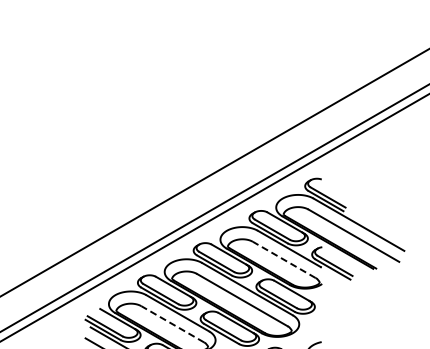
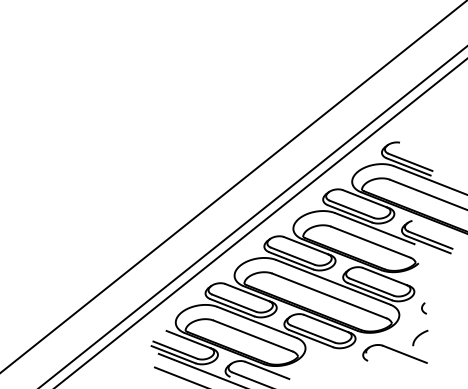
line: (283, 259) -> (369, 241), dashed -> solid
curve: (320, 322) -> (423, 308), added
line: (172, 324) -> (252, 336), dashed -> solid

